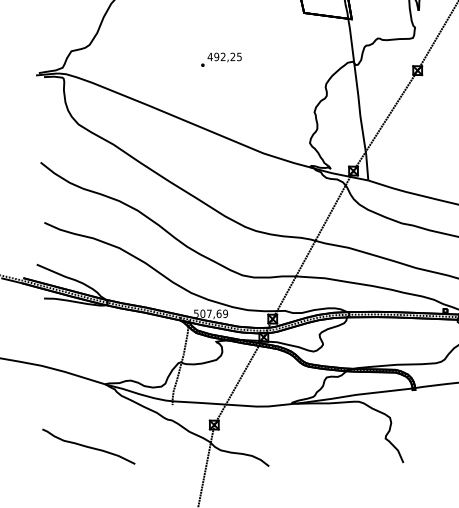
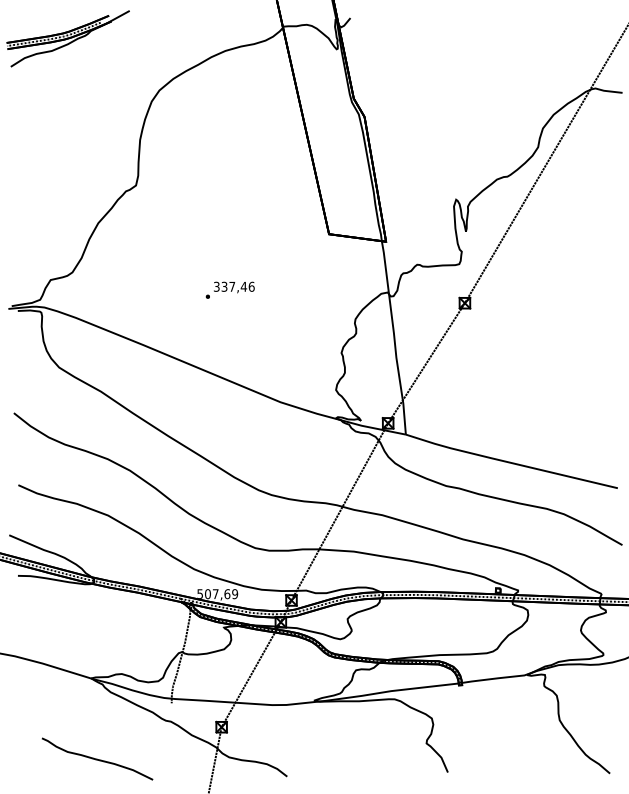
text: (224, 56) -> (233, 286), 492,25 -> 337,46
curve: (88, 446) -> (97, 758), moved

